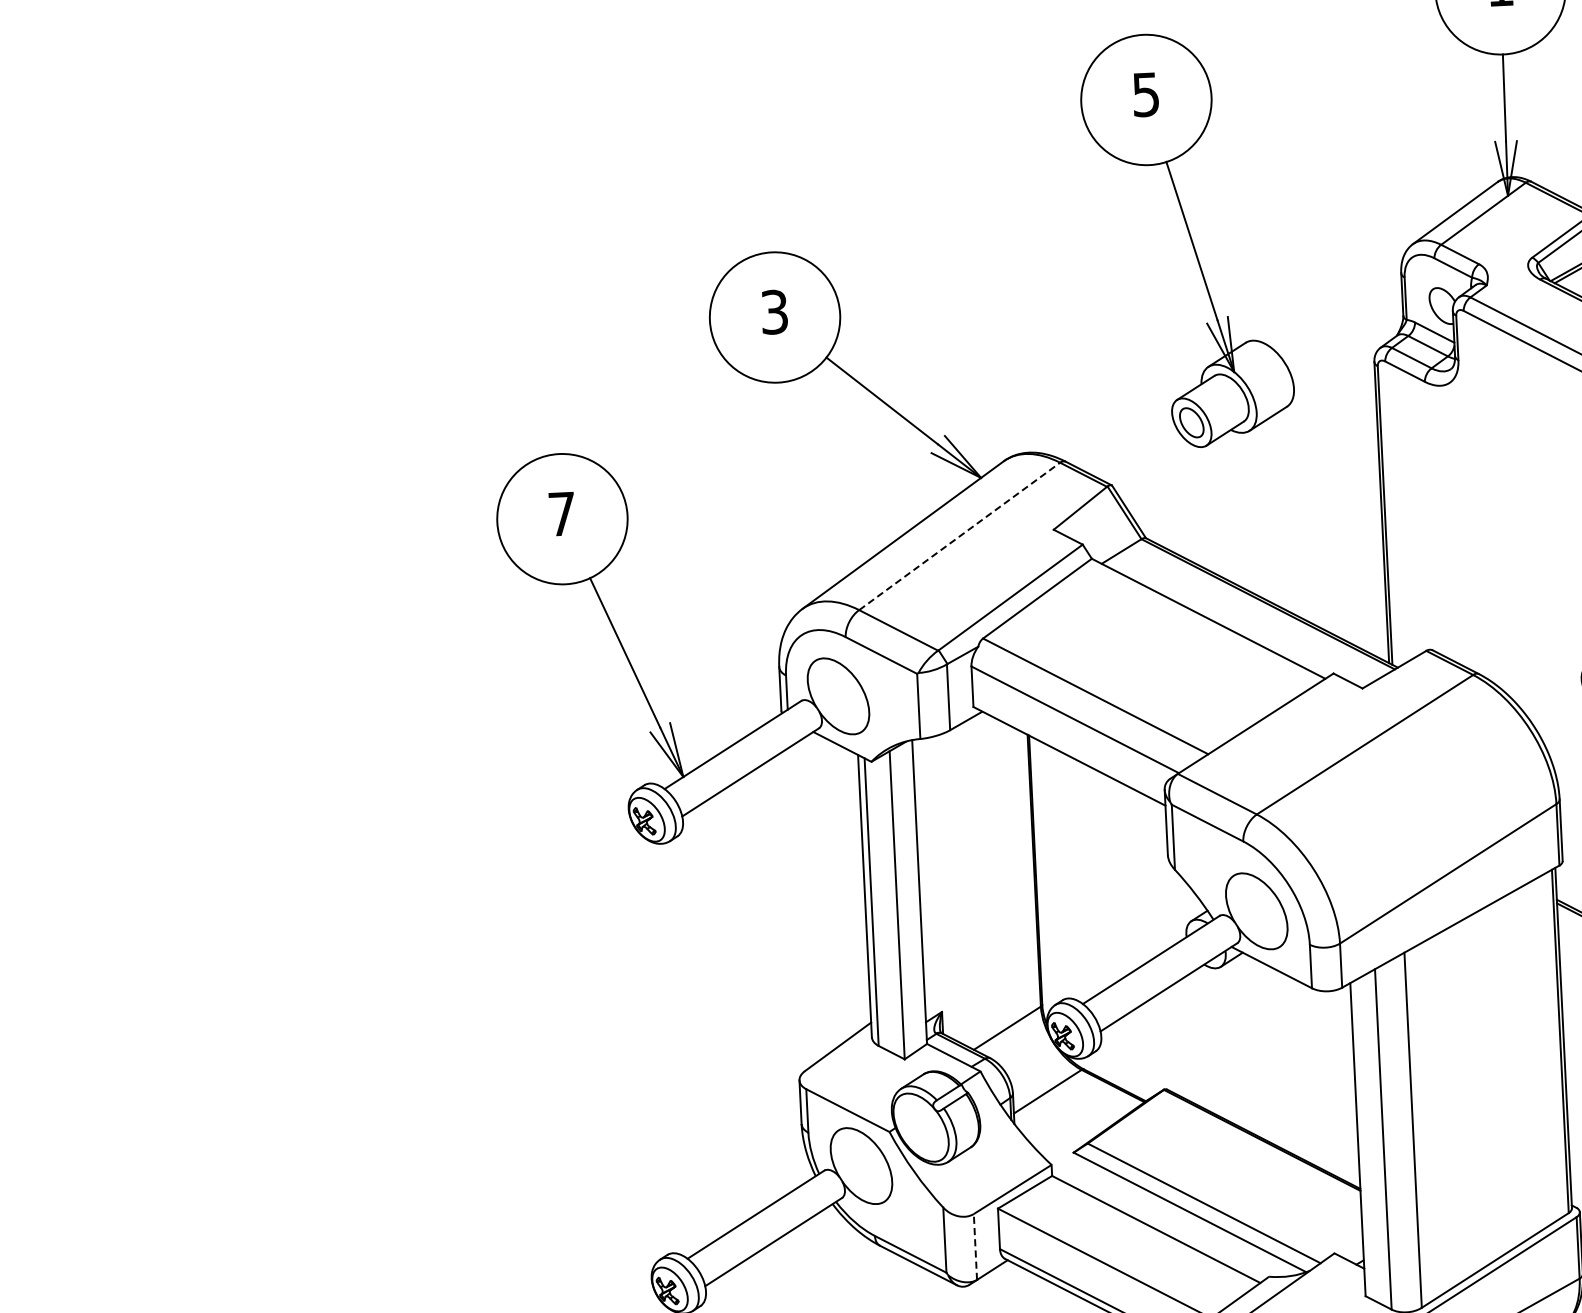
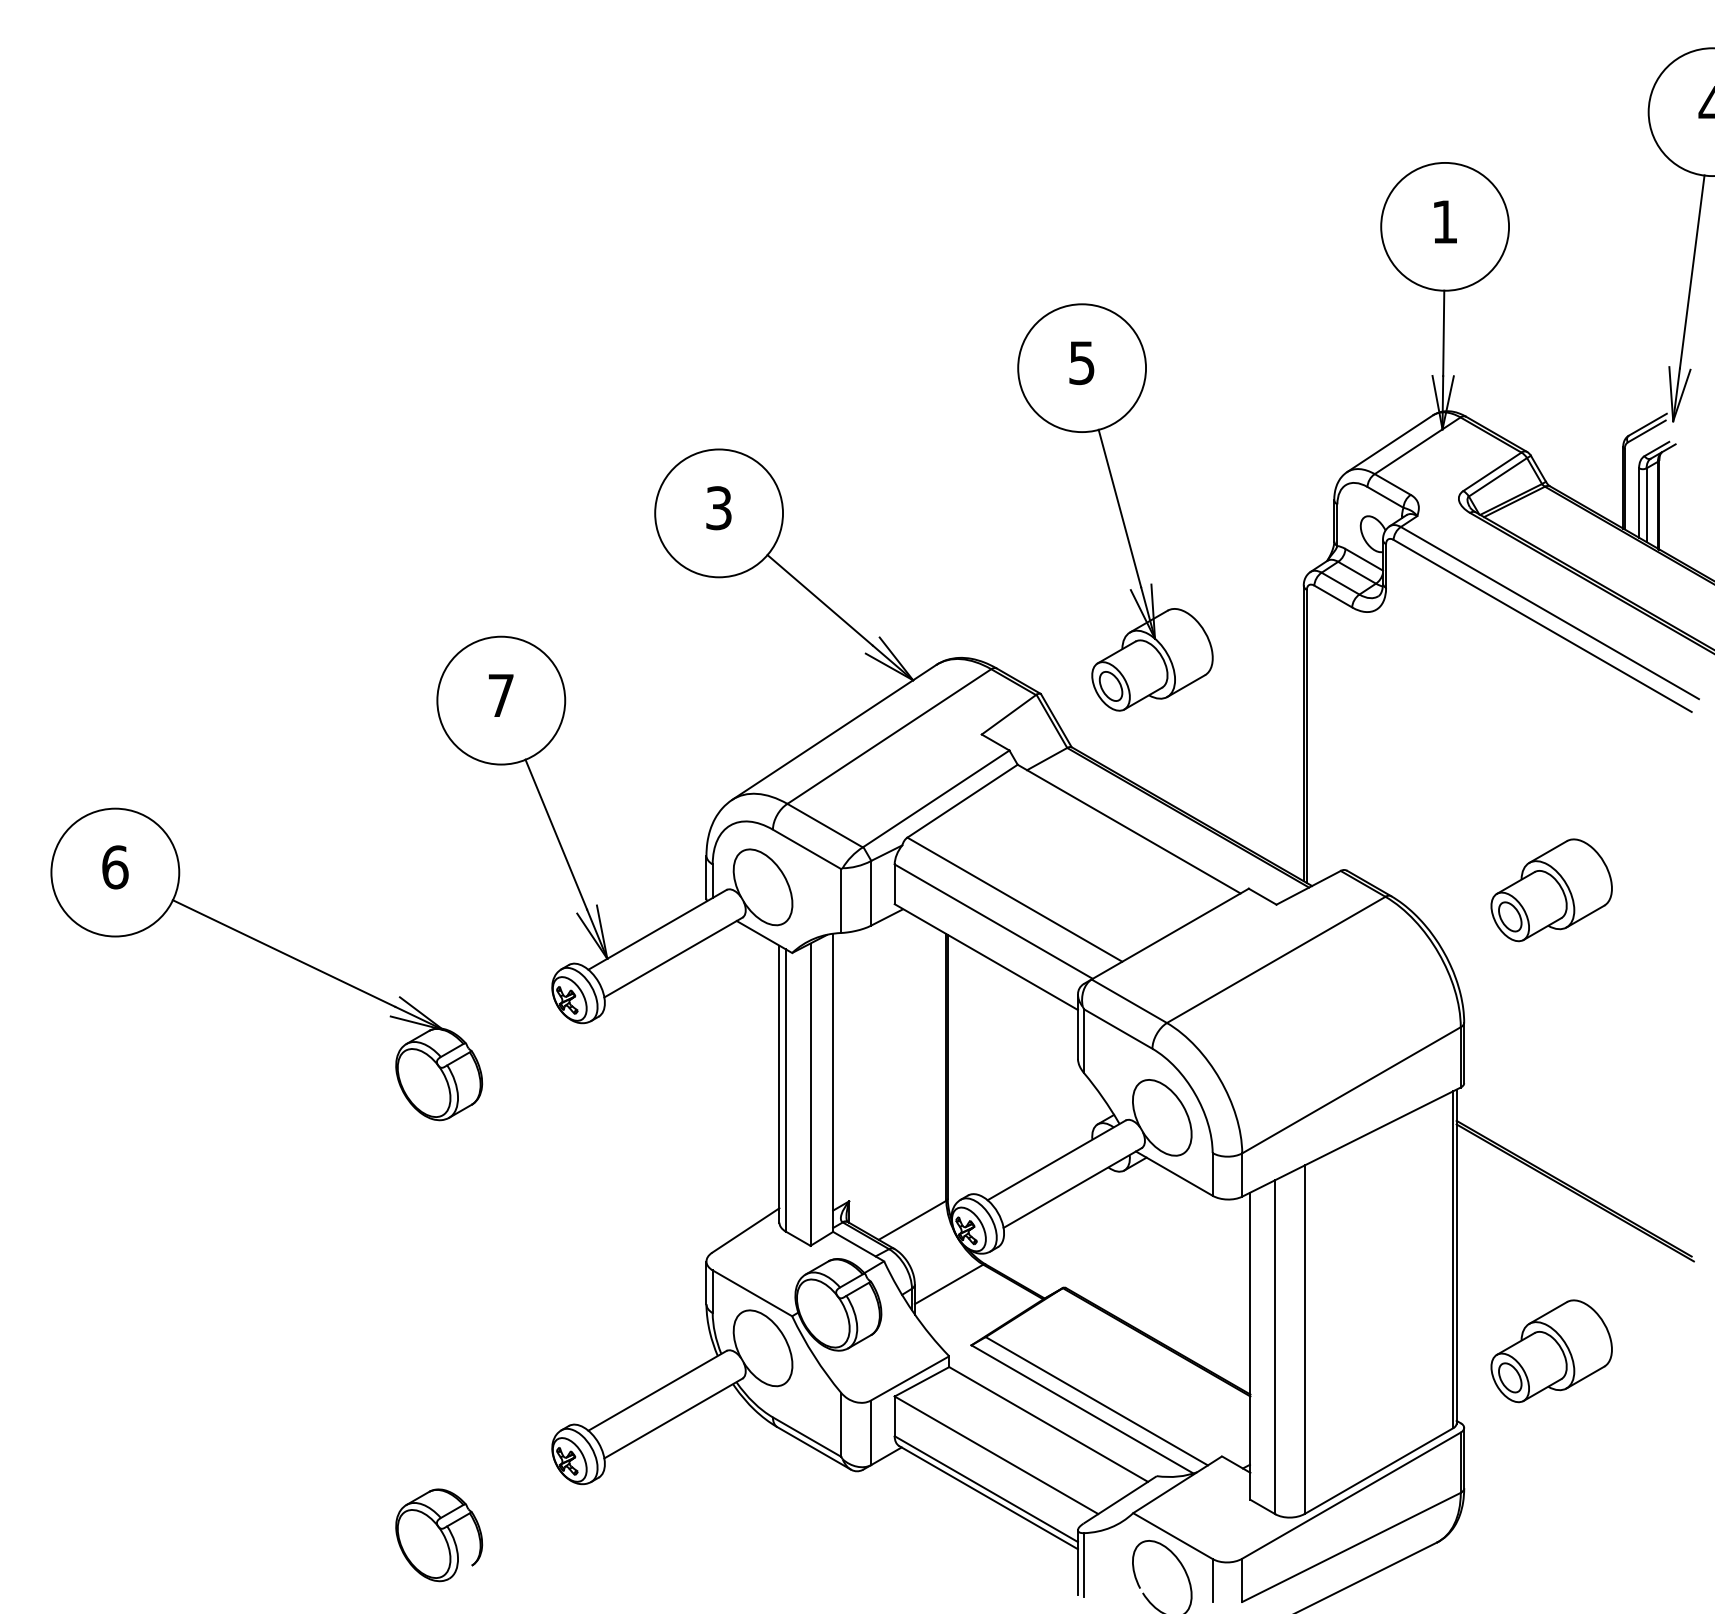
part: (1187, 240) -> (1115, 507), moved
line: (959, 536) -> (889, 736), dashed -> solid
part: (342, 784) -> (273, 949), added
line: (975, 1246) -> (870, 1432), dashed -> solid

